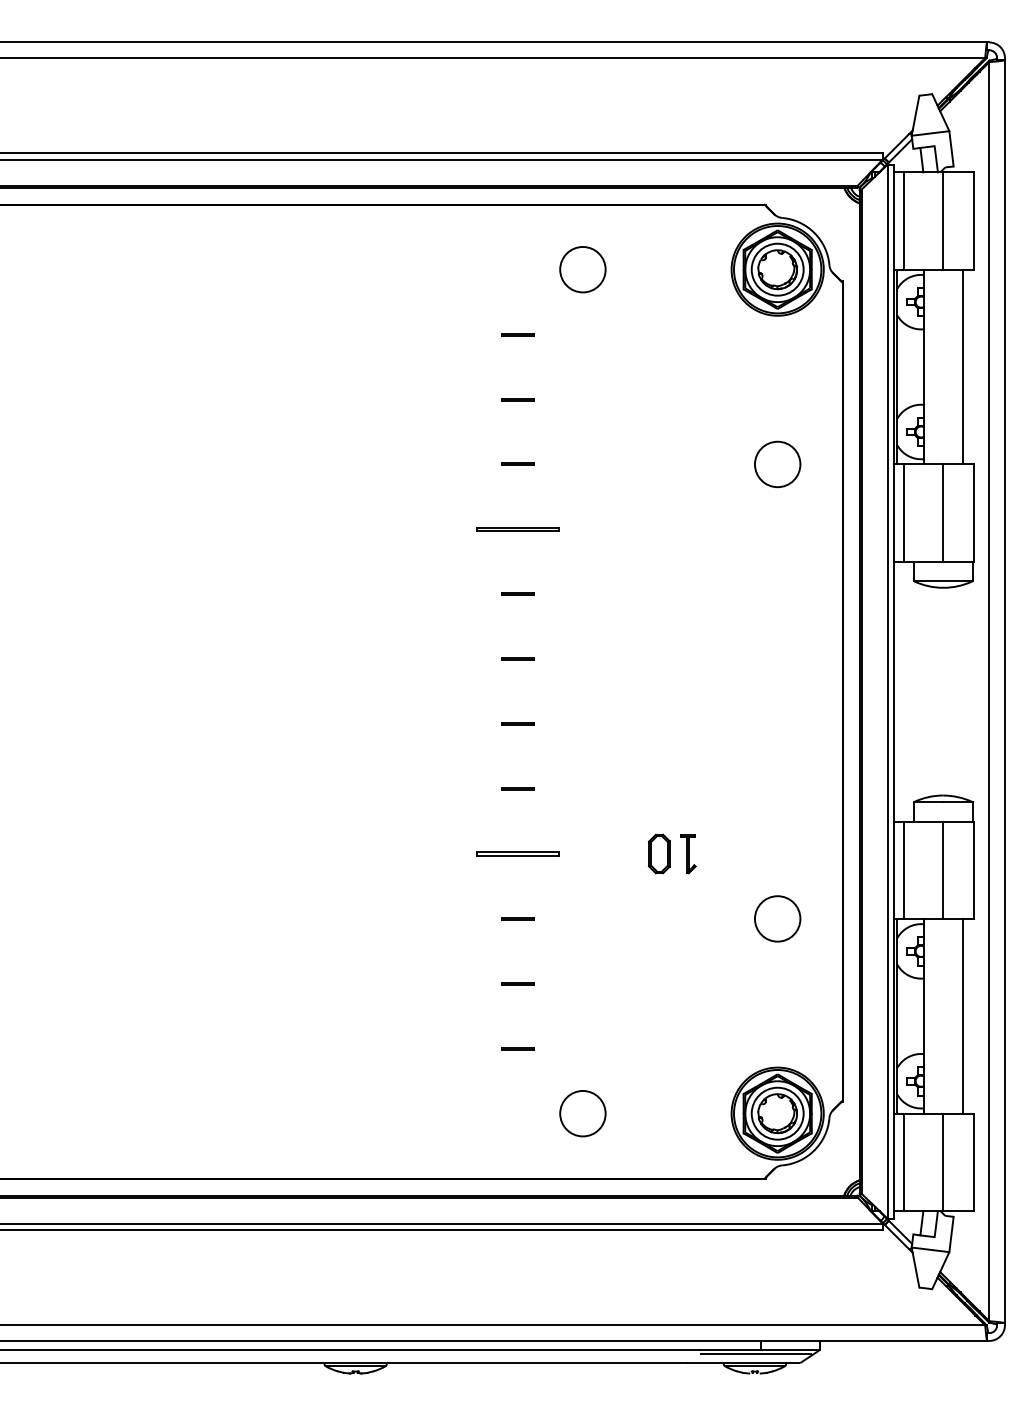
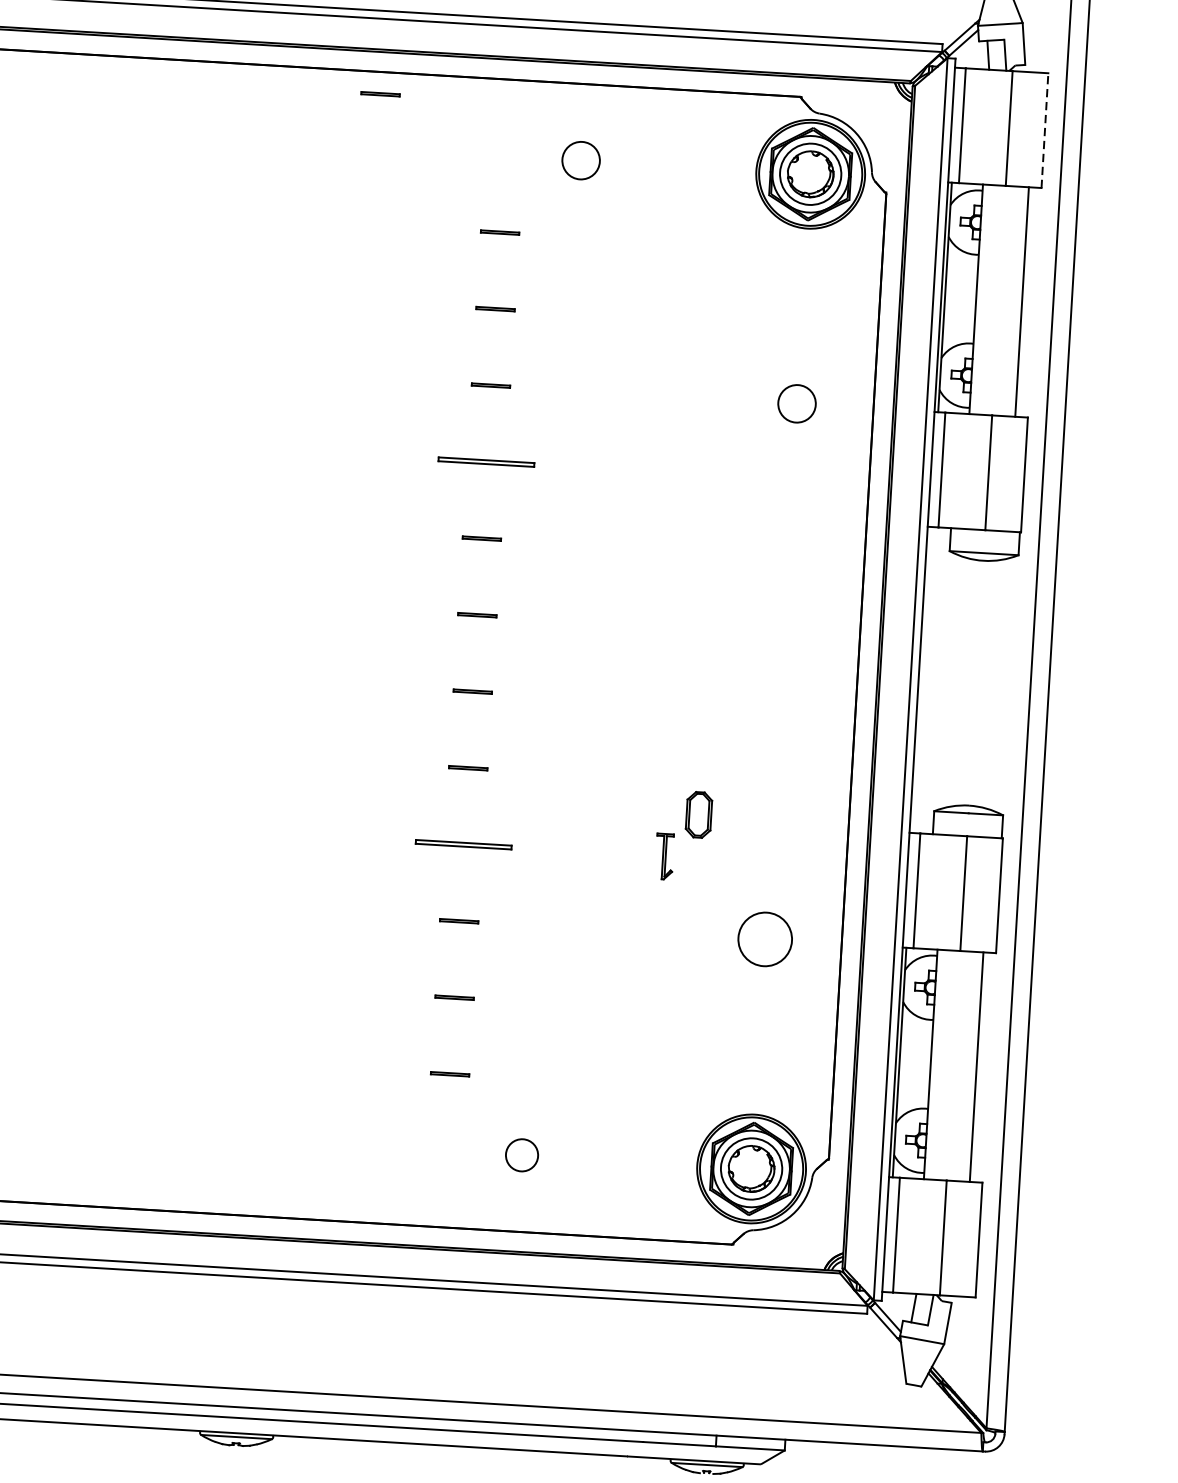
line: (973, 221) -> (1044, 131), solid -> dashed
line: (409, 223) -> (379, 94), added
circle: (582, 269) -> (580, 160), size x0.7
circle: (777, 464) -> (796, 403), size x0.7
part: (659, 853) -> (699, 814), moved
circle: (582, 1113) -> (521, 1155), size x0.6
line: (755, 1353) -> (708, 1450), removed

